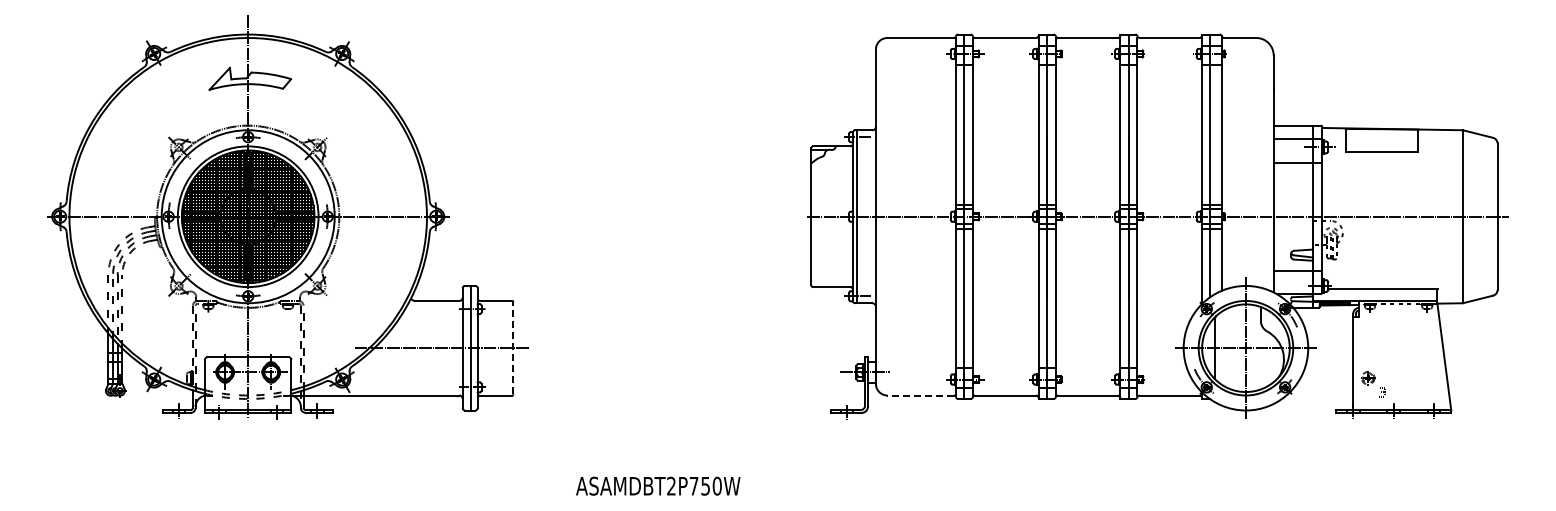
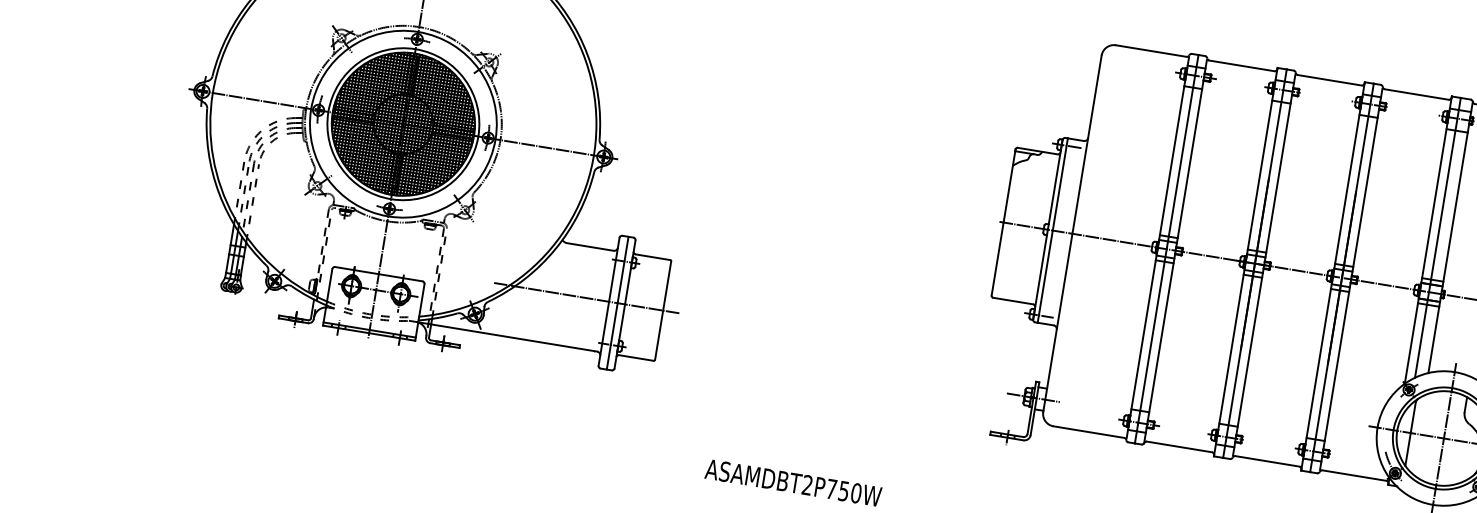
line: (513, 347) -> (663, 309), dashed -> solid
line: (920, 395) -> (1088, 432), dashed -> solid

